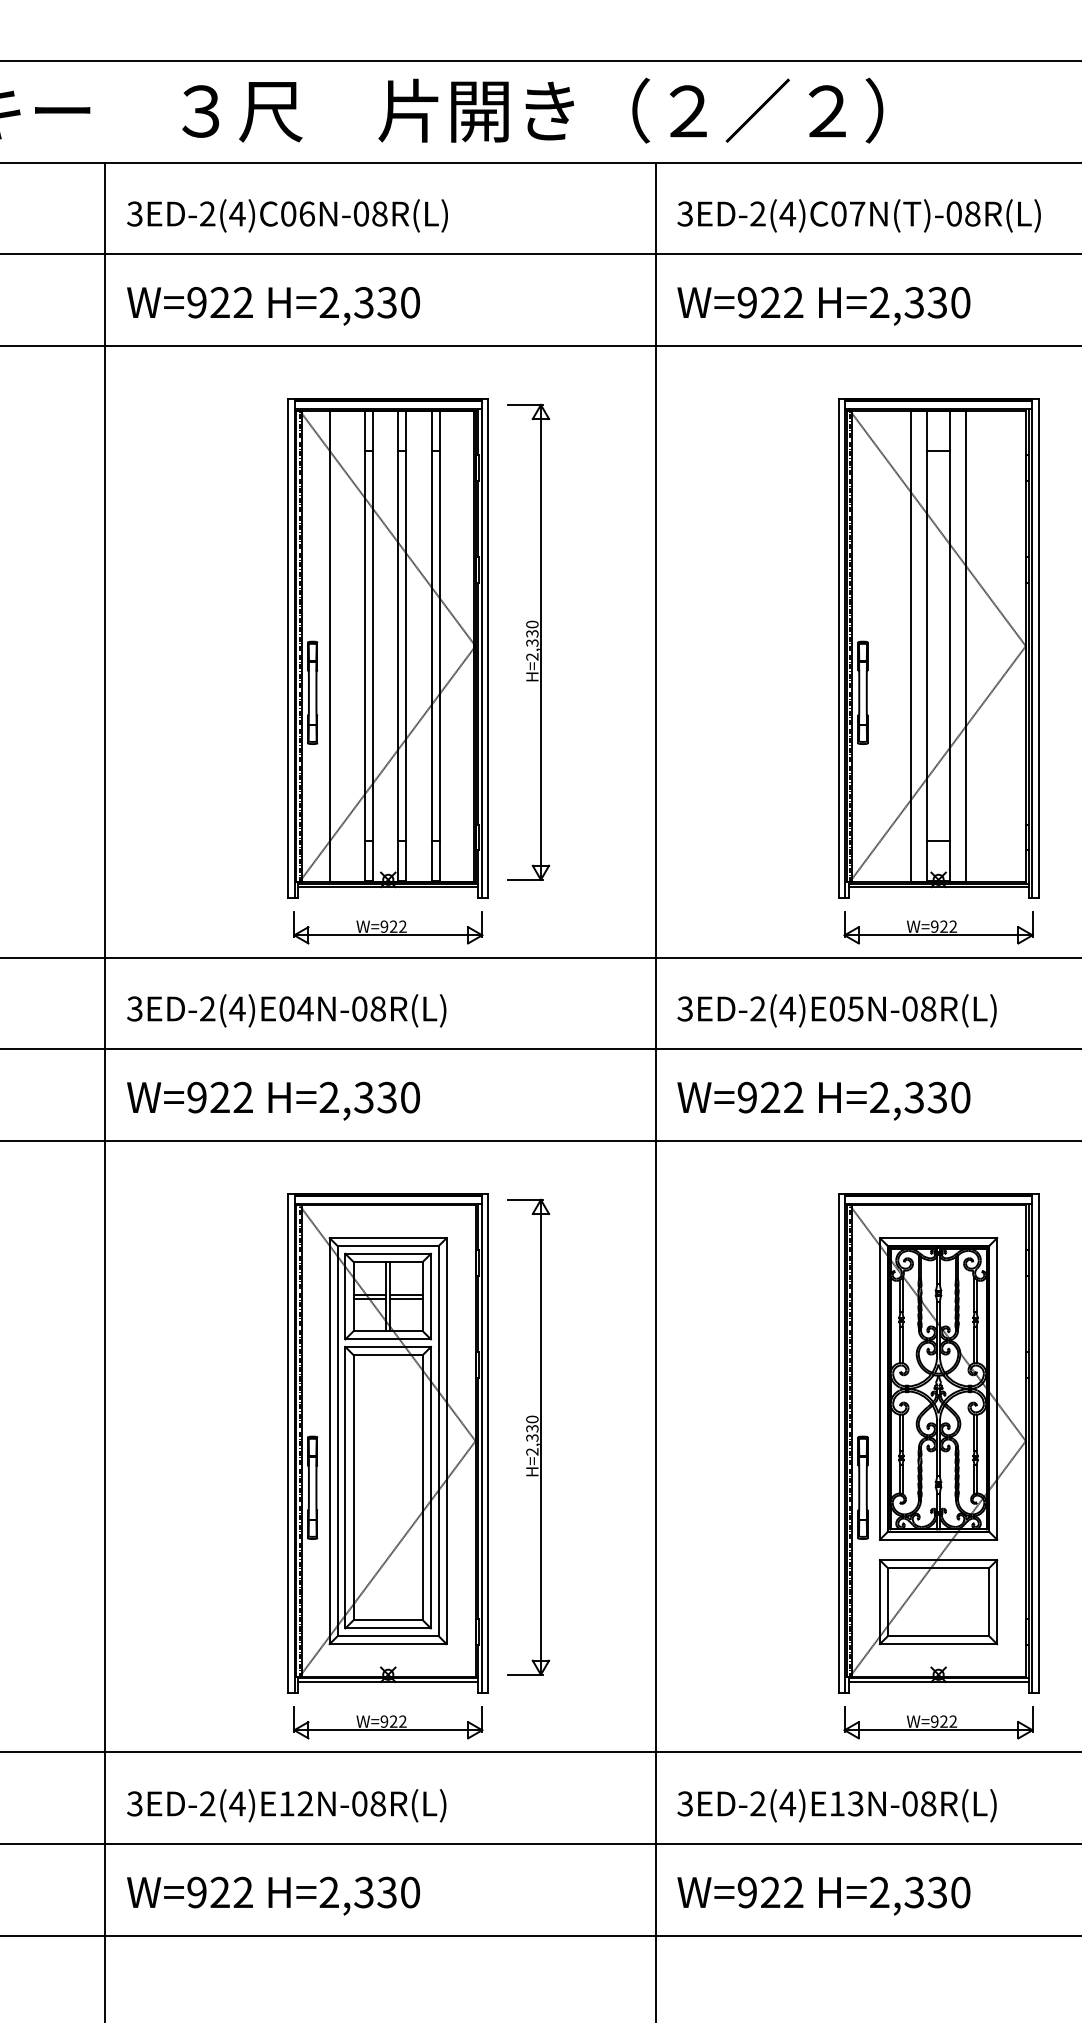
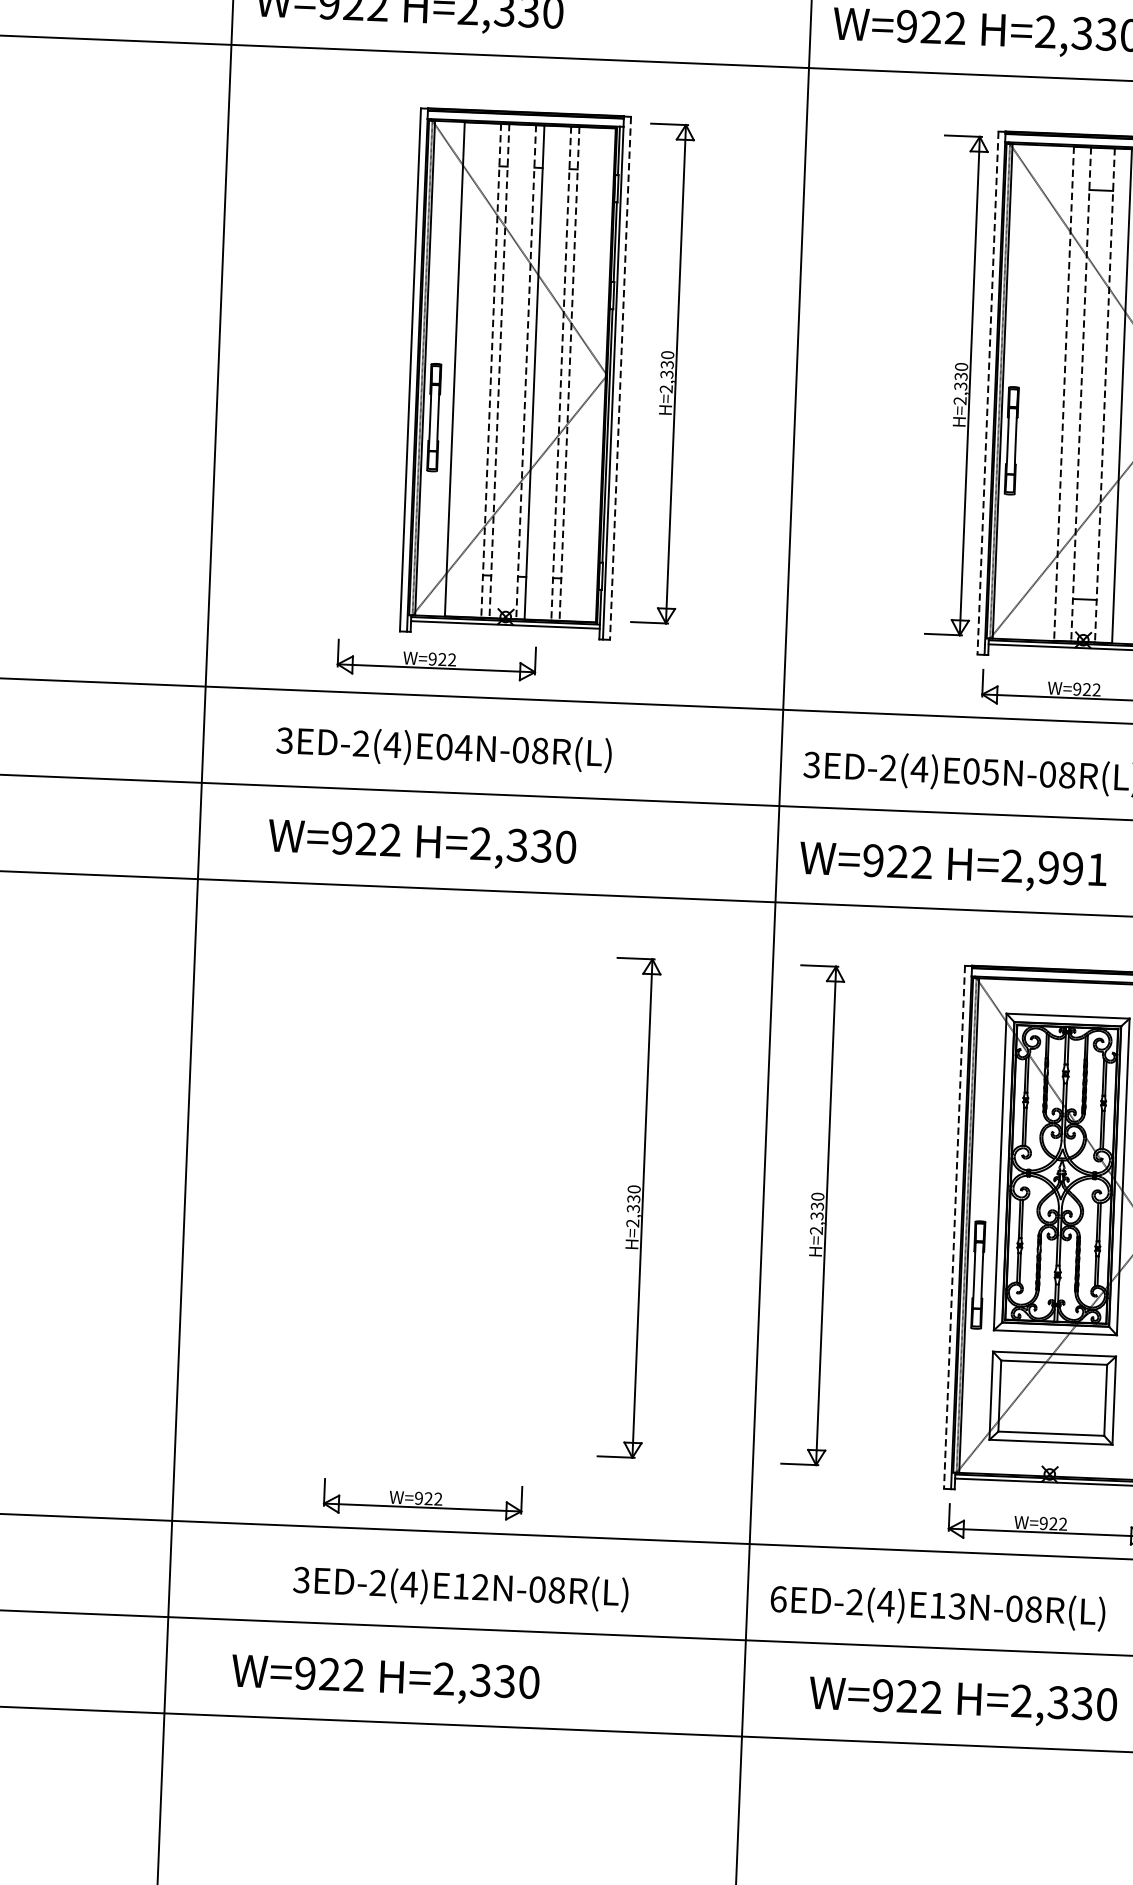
part: (808, 641) -> (956, 384), added
line: (365, 646) -> (491, 371), solid -> dashed
line: (372, 646) -> (499, 371), solid -> dashed
line: (398, 646) -> (526, 372), solid -> dashed
line: (431, 646) -> (560, 373), solid -> dashed
line: (439, 646) -> (569, 374), solid -> dashed
line: (910, 646) -> (1063, 394), solid -> dashed
line: (927, 646) -> (1081, 394), solid -> dashed
line: (949, 646) -> (1104, 395), solid -> dashed
line: (488, 648) -> (620, 378), solid -> dashed
line: (838, 648) -> (987, 393), solid -> dashed
part: (388, 927) -> (436, 660), moved
text: (286, 1010) -> (443, 748), moved
text: (937, 1097) -> (1072, 868), H=2,330 -> H=2,991
text: (273, 1100) -> (422, 844), moved
part: (703, 1436) -> (813, 1214), added
part: (387, 1443) -> (481, 1208), removed
line: (838, 1443) -> (954, 1227), solid -> dashed
part: (388, 1722) -> (423, 1499), moved
text: (685, 1803) -> (778, 1598), 3ED-2(4)E13N-08R(L) -> 6ED-2(4)E13N-08R(L)
text: (286, 1805) -> (460, 1588), moved
text: (273, 1895) -> (385, 1679), moved
text: (823, 1895) -> (962, 1701), moved

